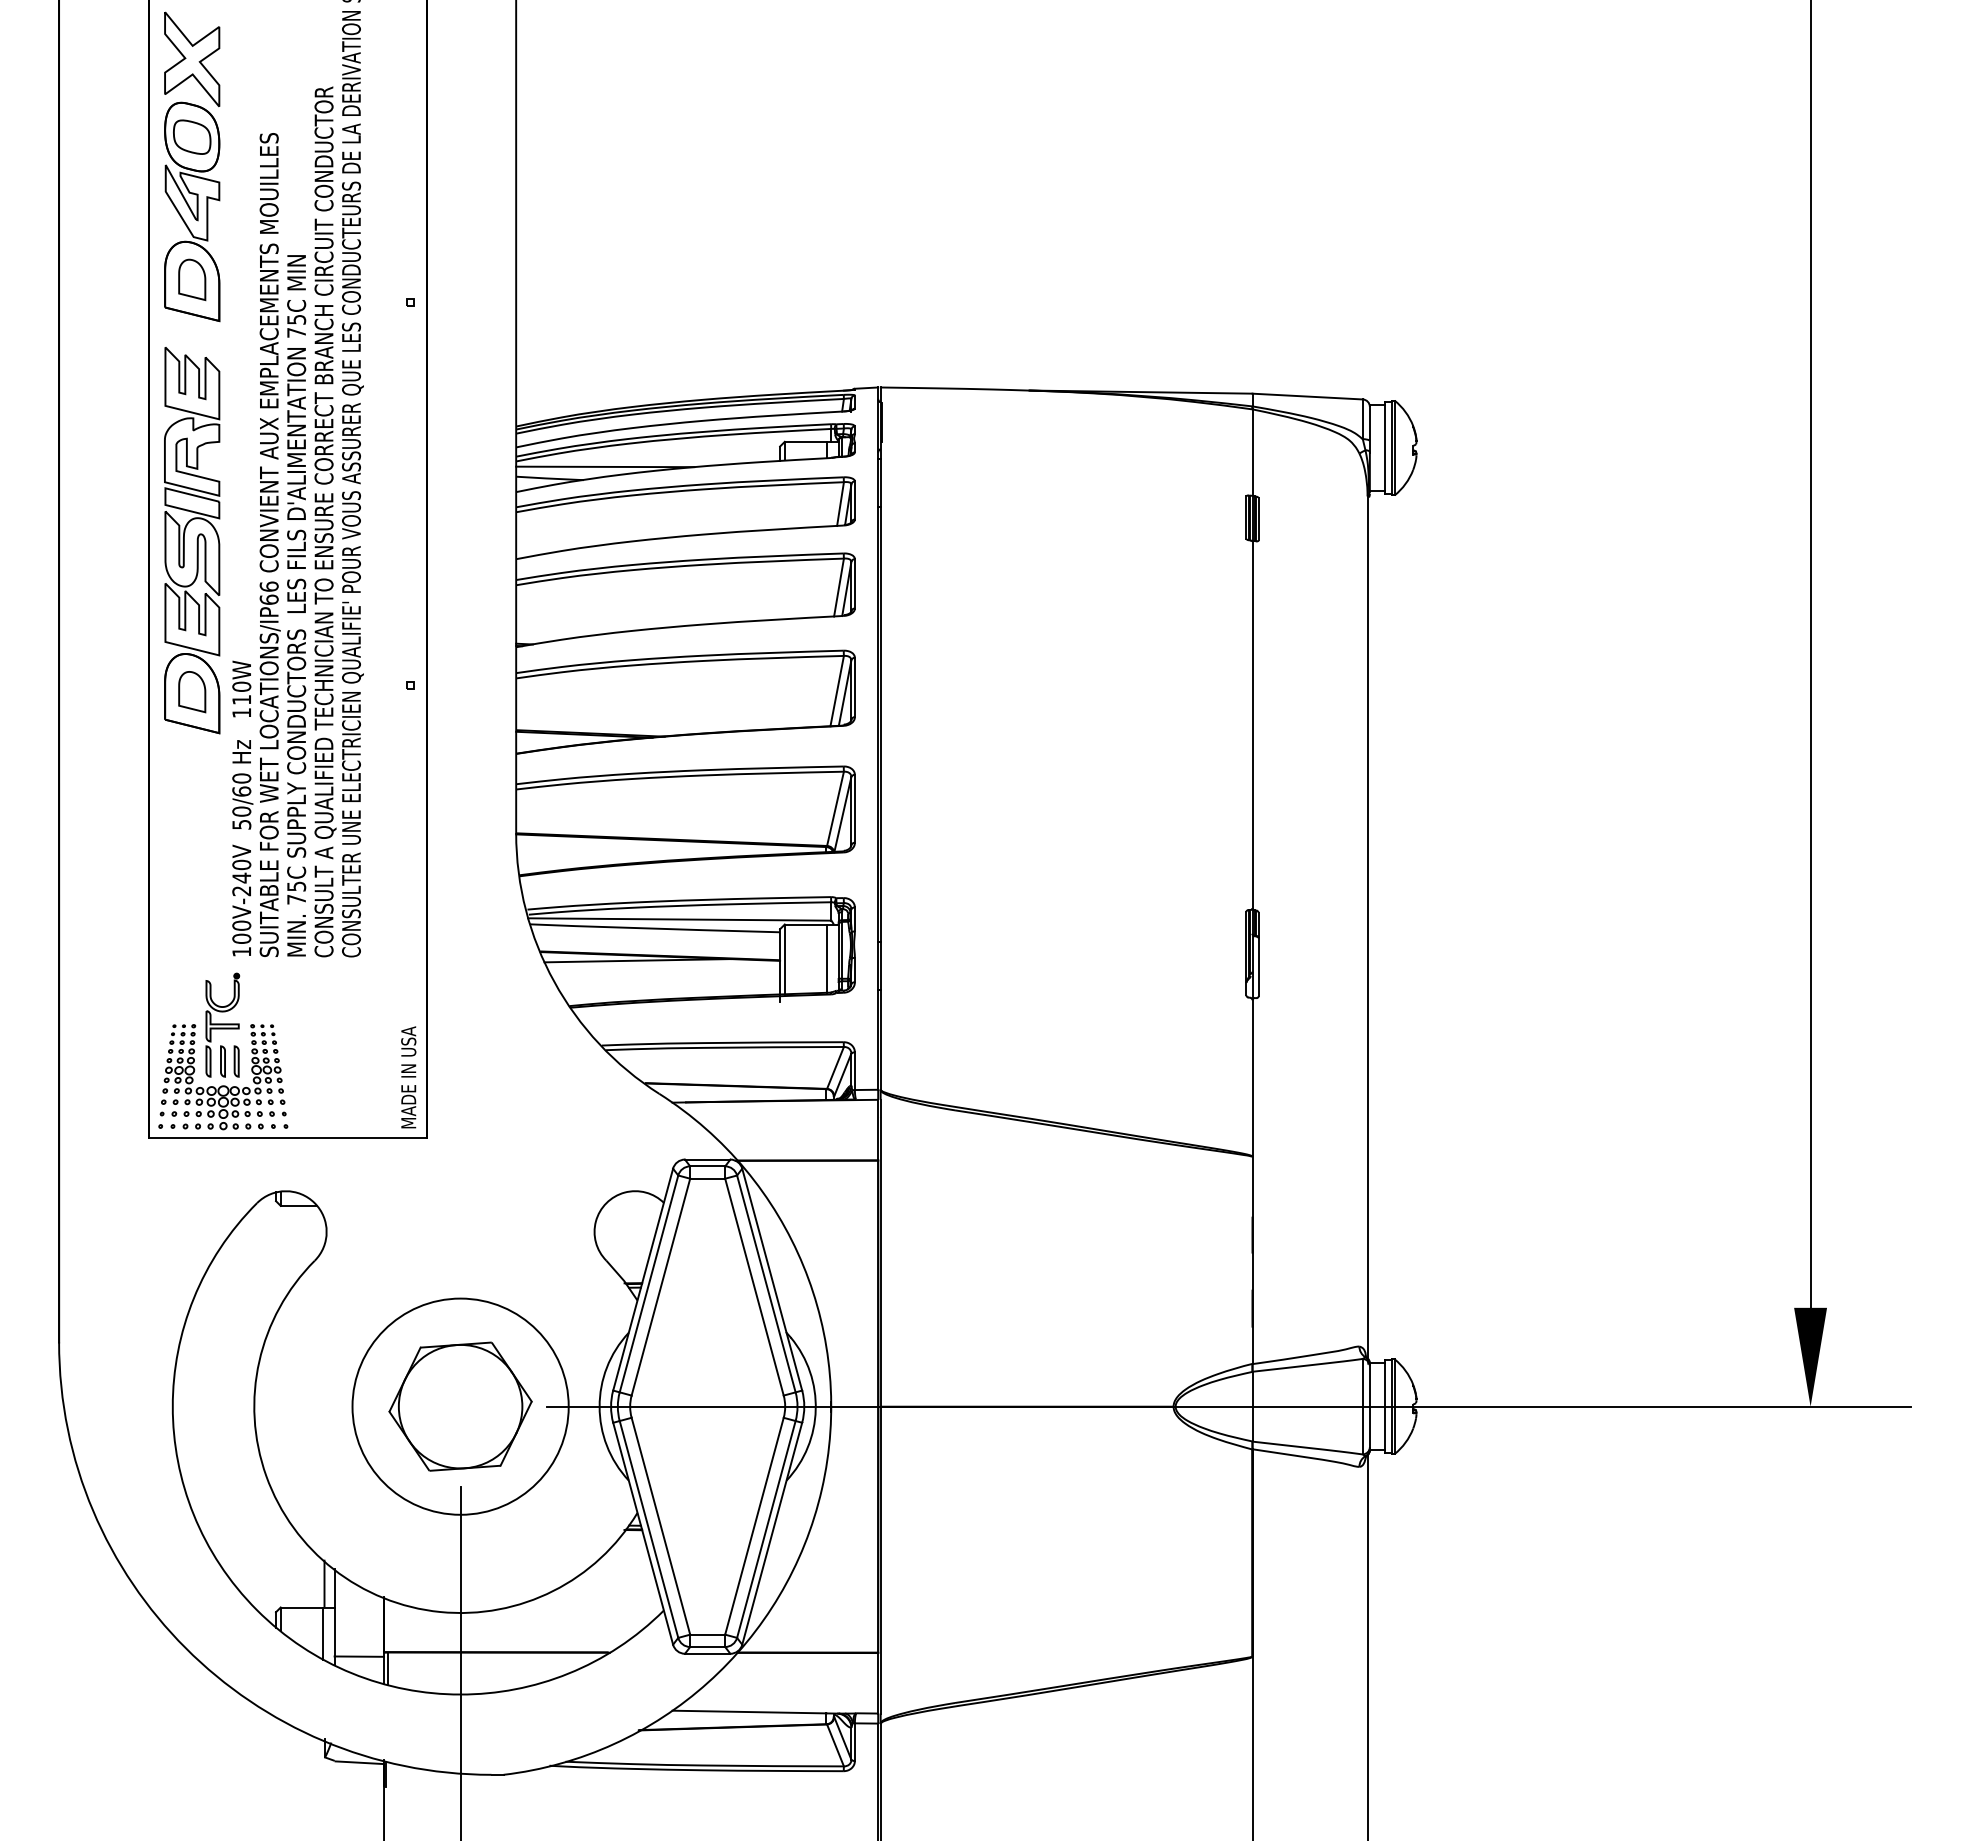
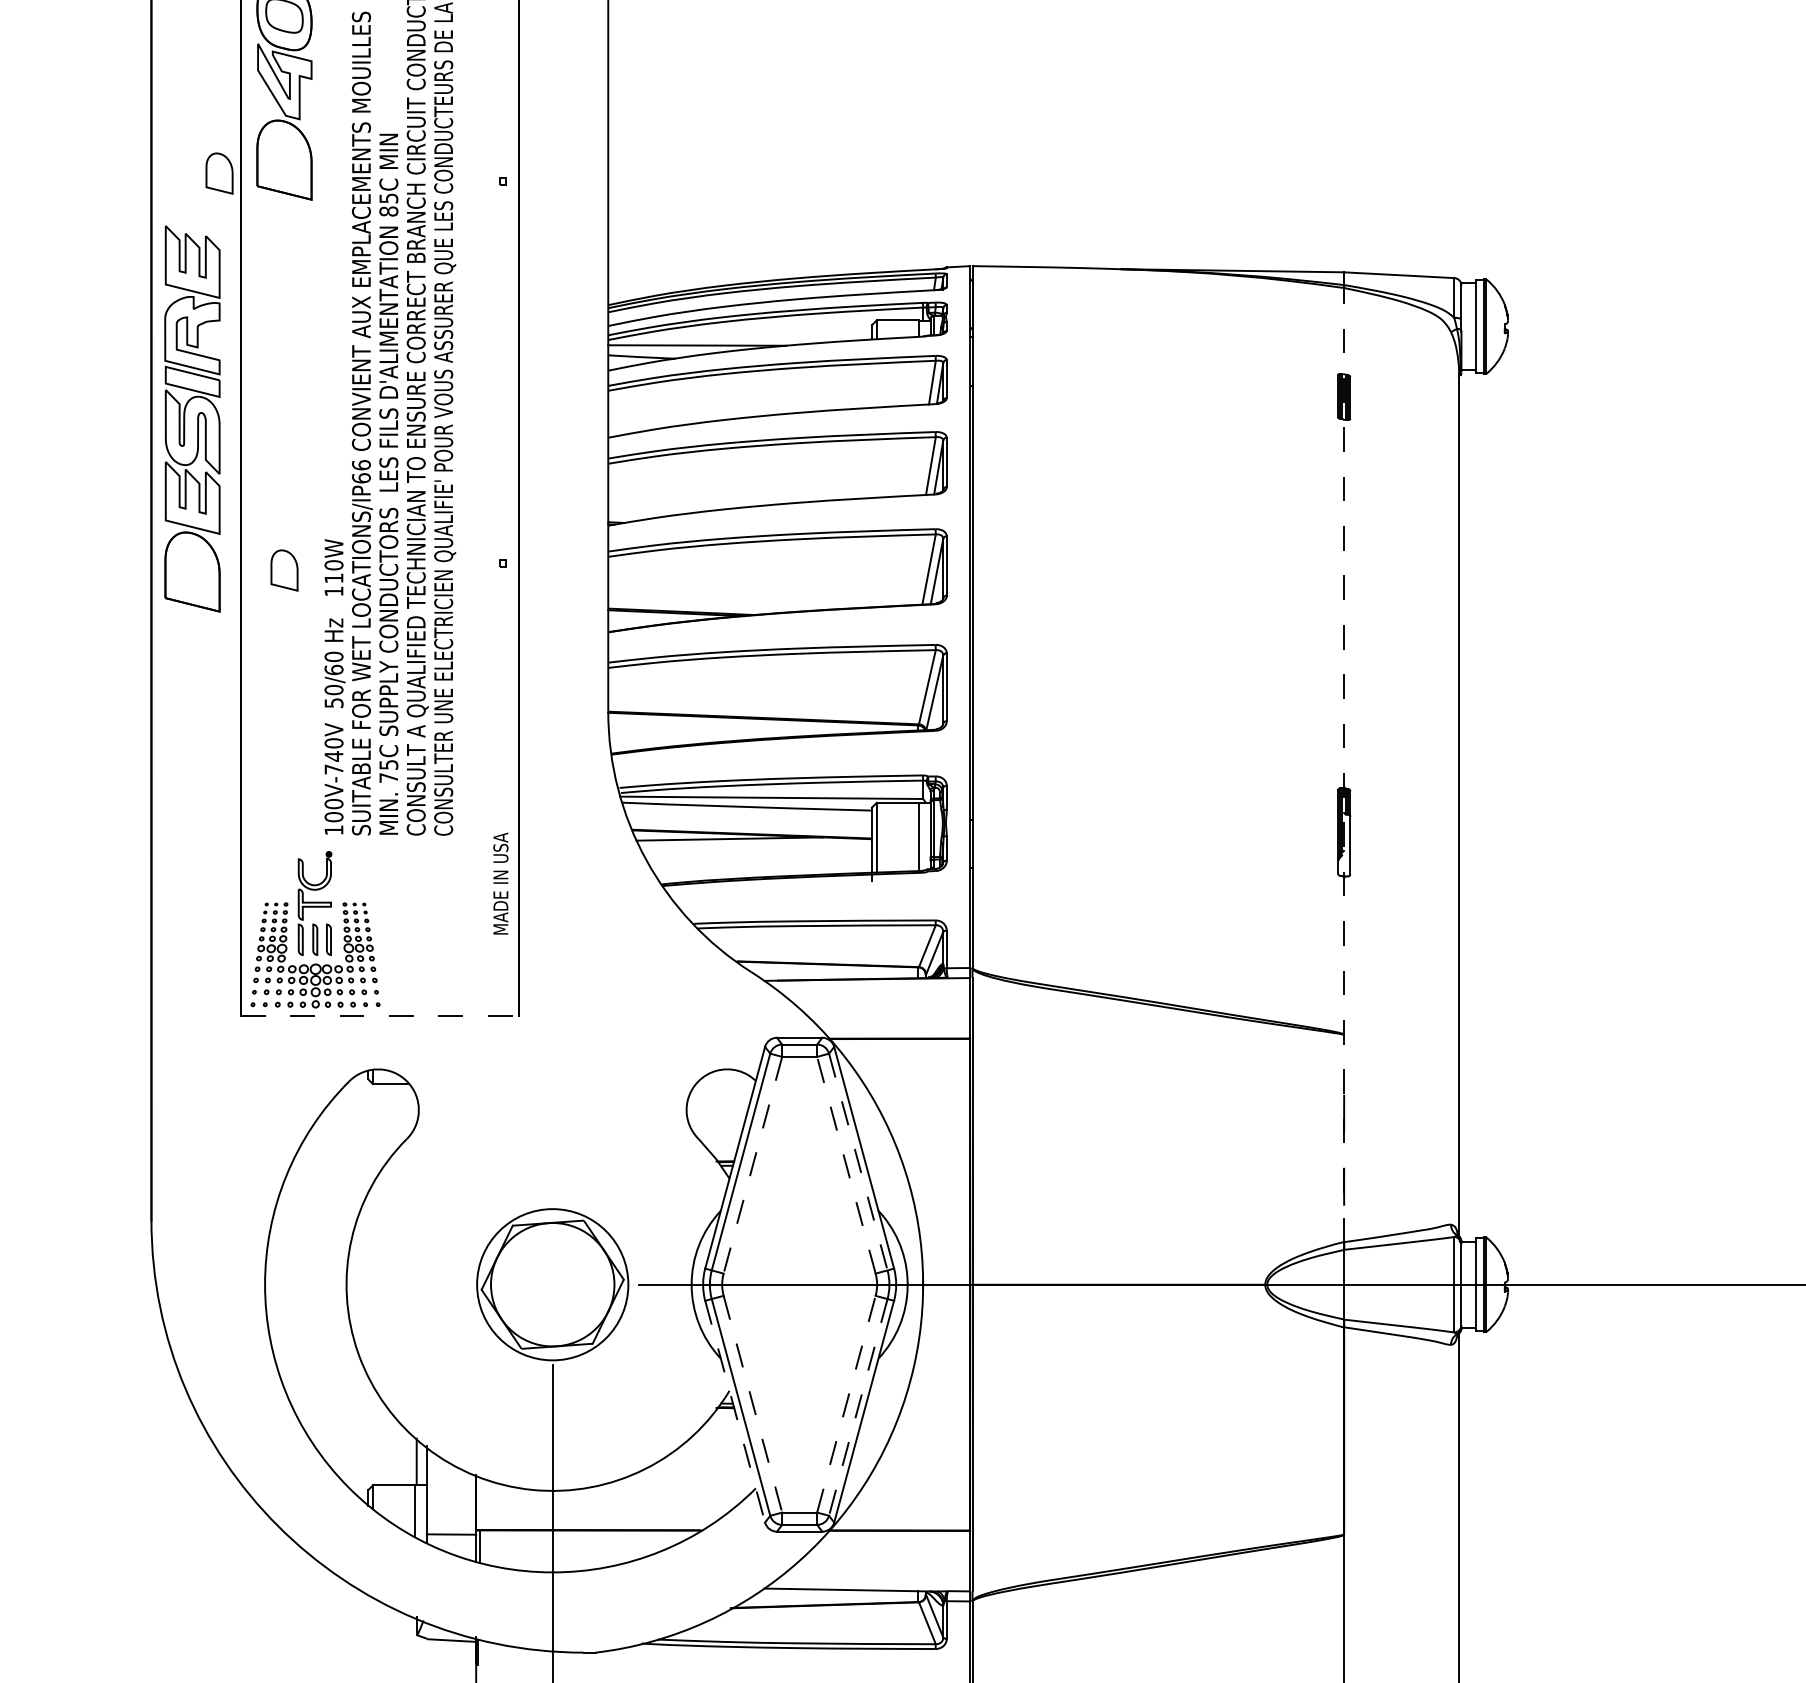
part: (192, 279) -> (219, 173), moved
text: (296, 332) -> (388, 211), 75C -> 85C
part: (192, 540) -> (192, 419), moved
line: (1252, 886) -> (1344, 764), solid -> dashed
text: (241, 891) -> (333, 769), 100V-240V -> 100V-740V
text: (408, 1077) -> (500, 883), moved
line: (287, 1137) -> (379, 1015), solid -> dashed
line: (766, 1284) -> (858, 1162), solid -> dashed
line: (754, 1286) -> (846, 1164), solid -> dashed
line: (660, 1287) -> (752, 1165), solid -> dashed
circle: (460, 1406) -> (552, 1284), size x0.7
line: (754, 1525) -> (846, 1403), solid -> dashed
line: (661, 1526) -> (753, 1404), solid -> dashed
line: (766, 1529) -> (858, 1407), solid -> dashed
line: (643, 1533) -> (735, 1411), solid -> dashed

